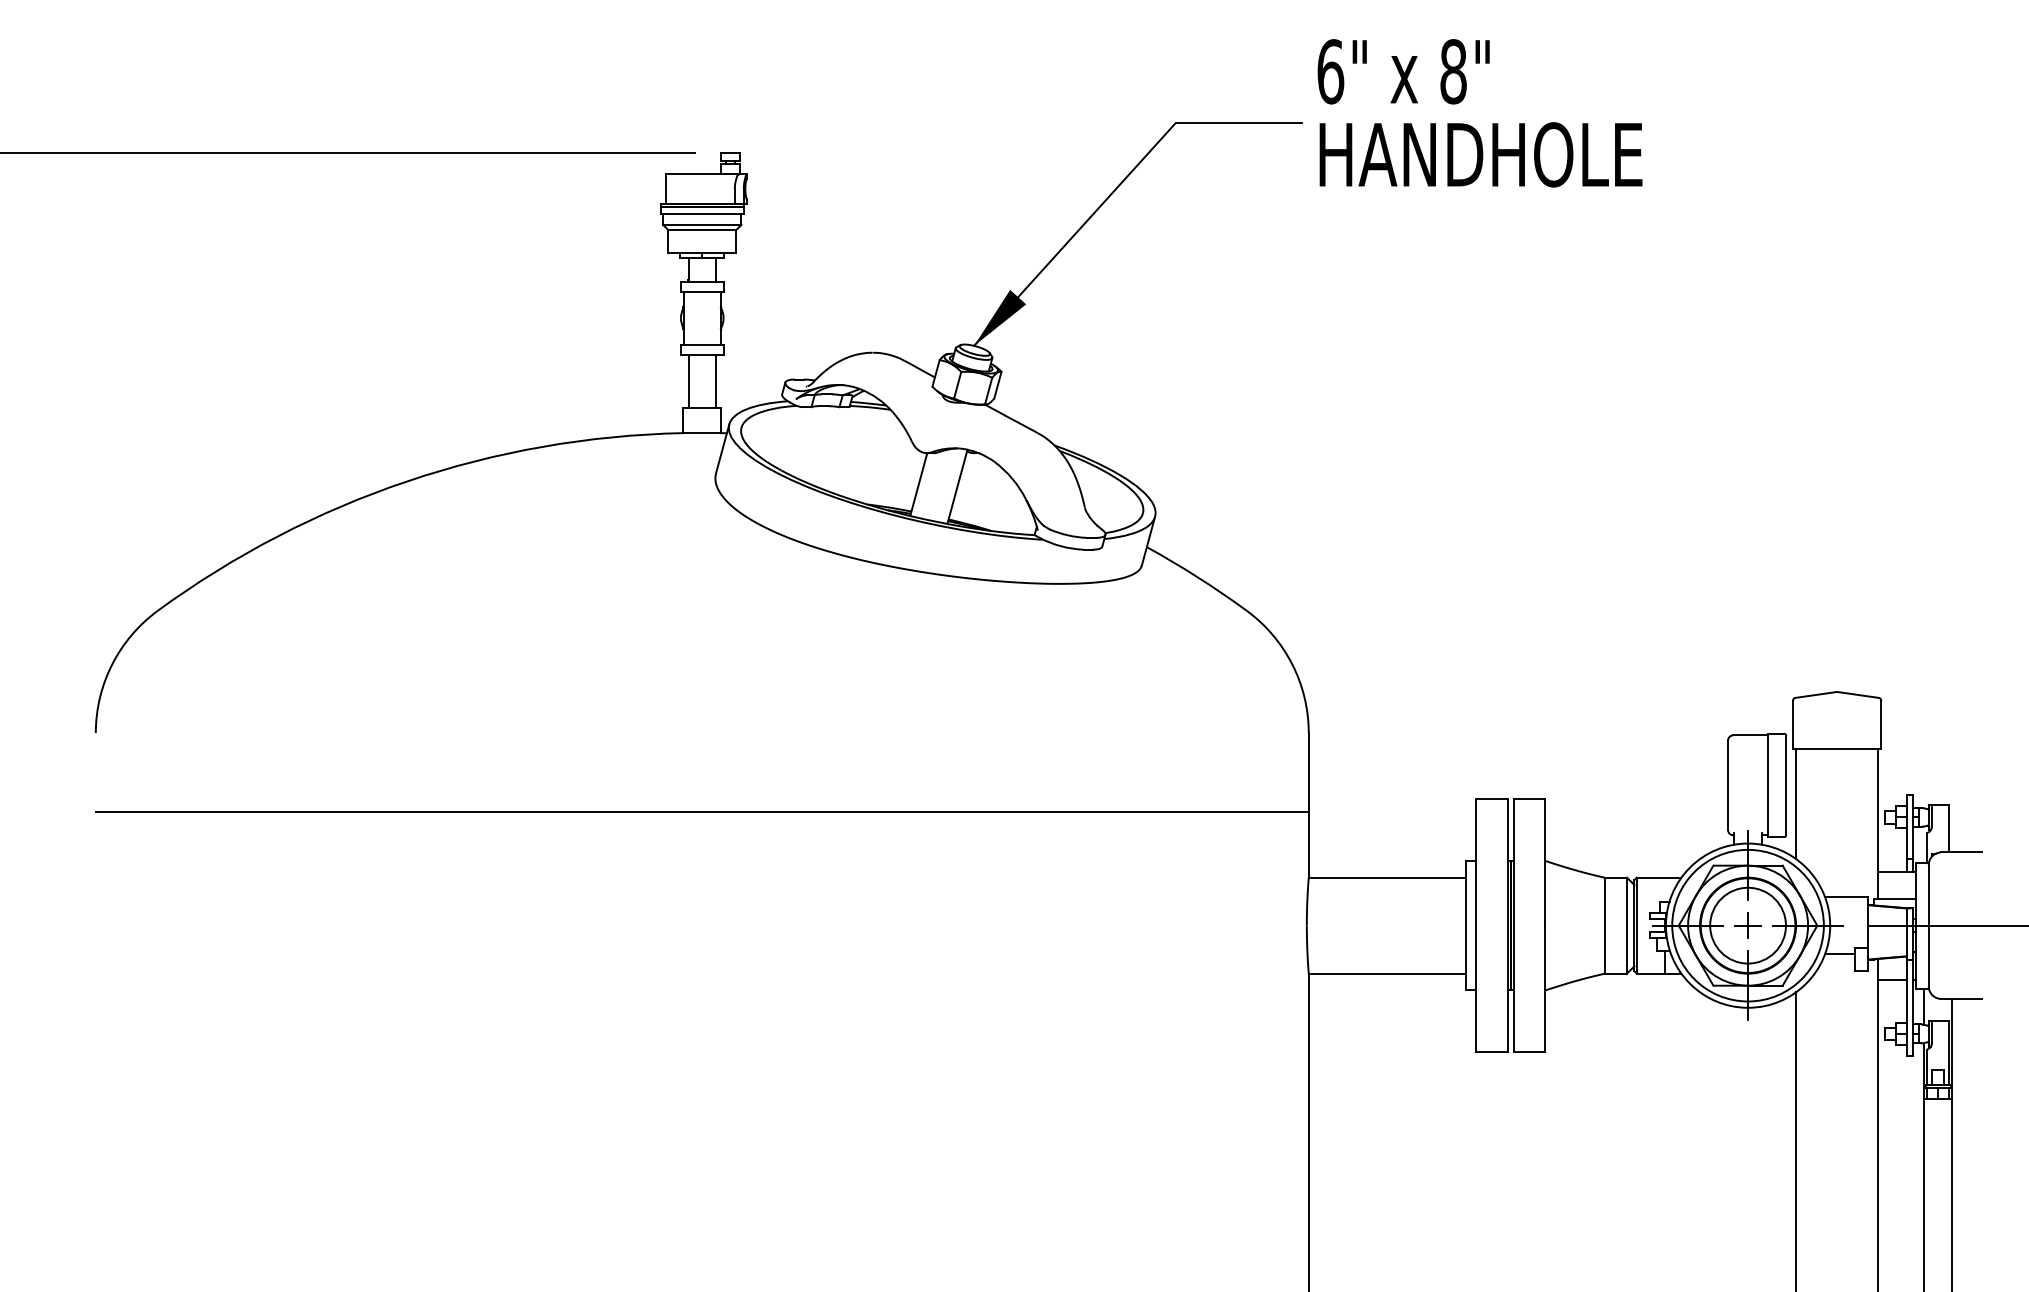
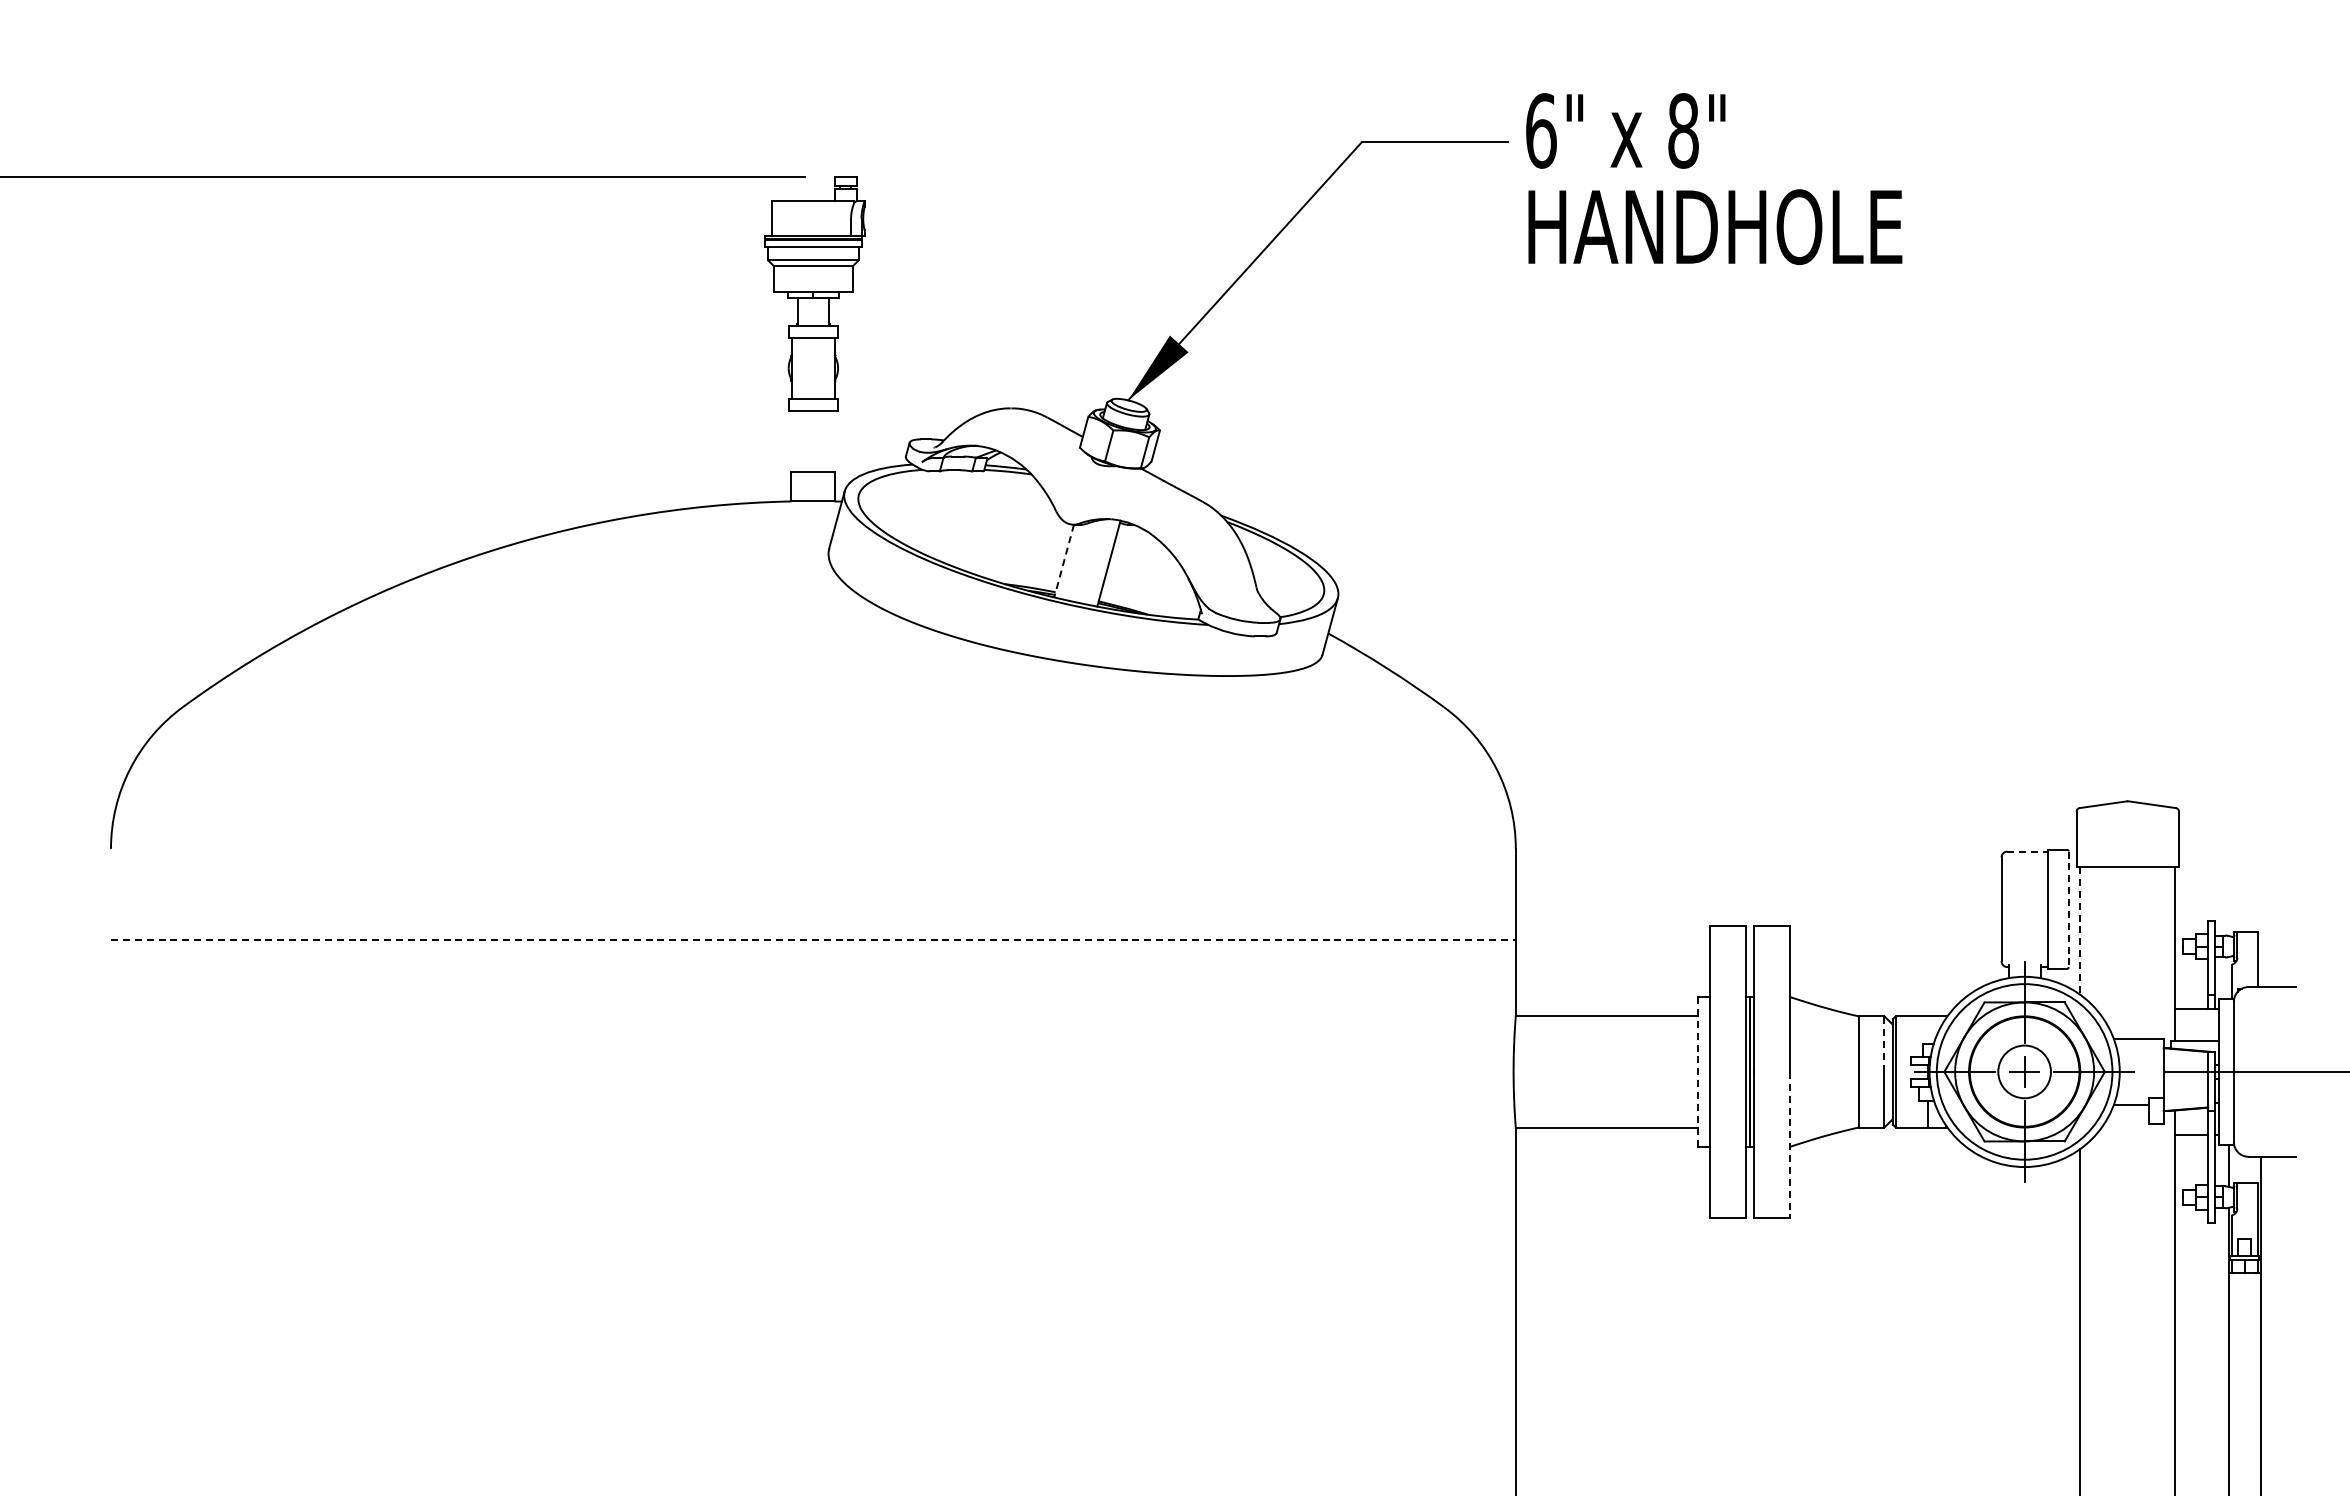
text: (1480, 112) -> (1714, 178), moved
line: (688, 381) -> (797, 441), removed
line: (716, 381) -> (829, 441), removed
line: (919, 484) -> (1064, 561), solid -> dashed
line: (1751, 735) -> (2028, 851), solid -> dashed
line: (1785, 785) -> (2068, 909), solid -> dashed
line: (1796, 803) -> (2080, 930), solid -> dashed
line: (702, 812) -> (813, 940), solid -> dashed
line: (1627, 901) -> (1884, 1044), solid -> dashed
line: (1466, 925) -> (1698, 1071), solid -> dashed
circle: (1747, 925) -> (2024, 1071), size x0.6
line: (1545, 989) -> (1789, 1145), solid -> dashed

